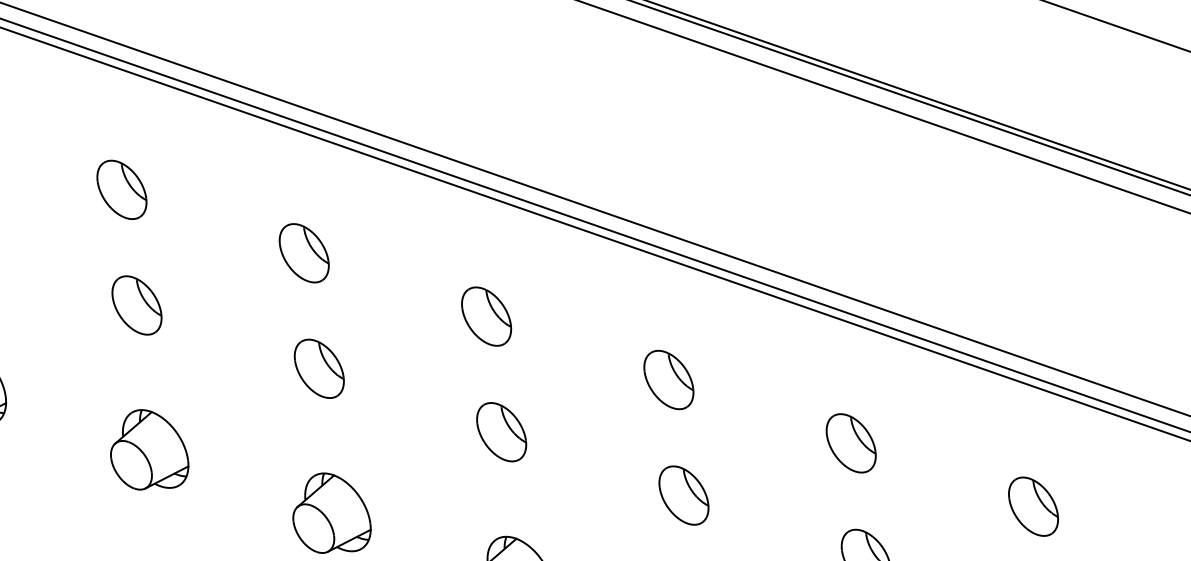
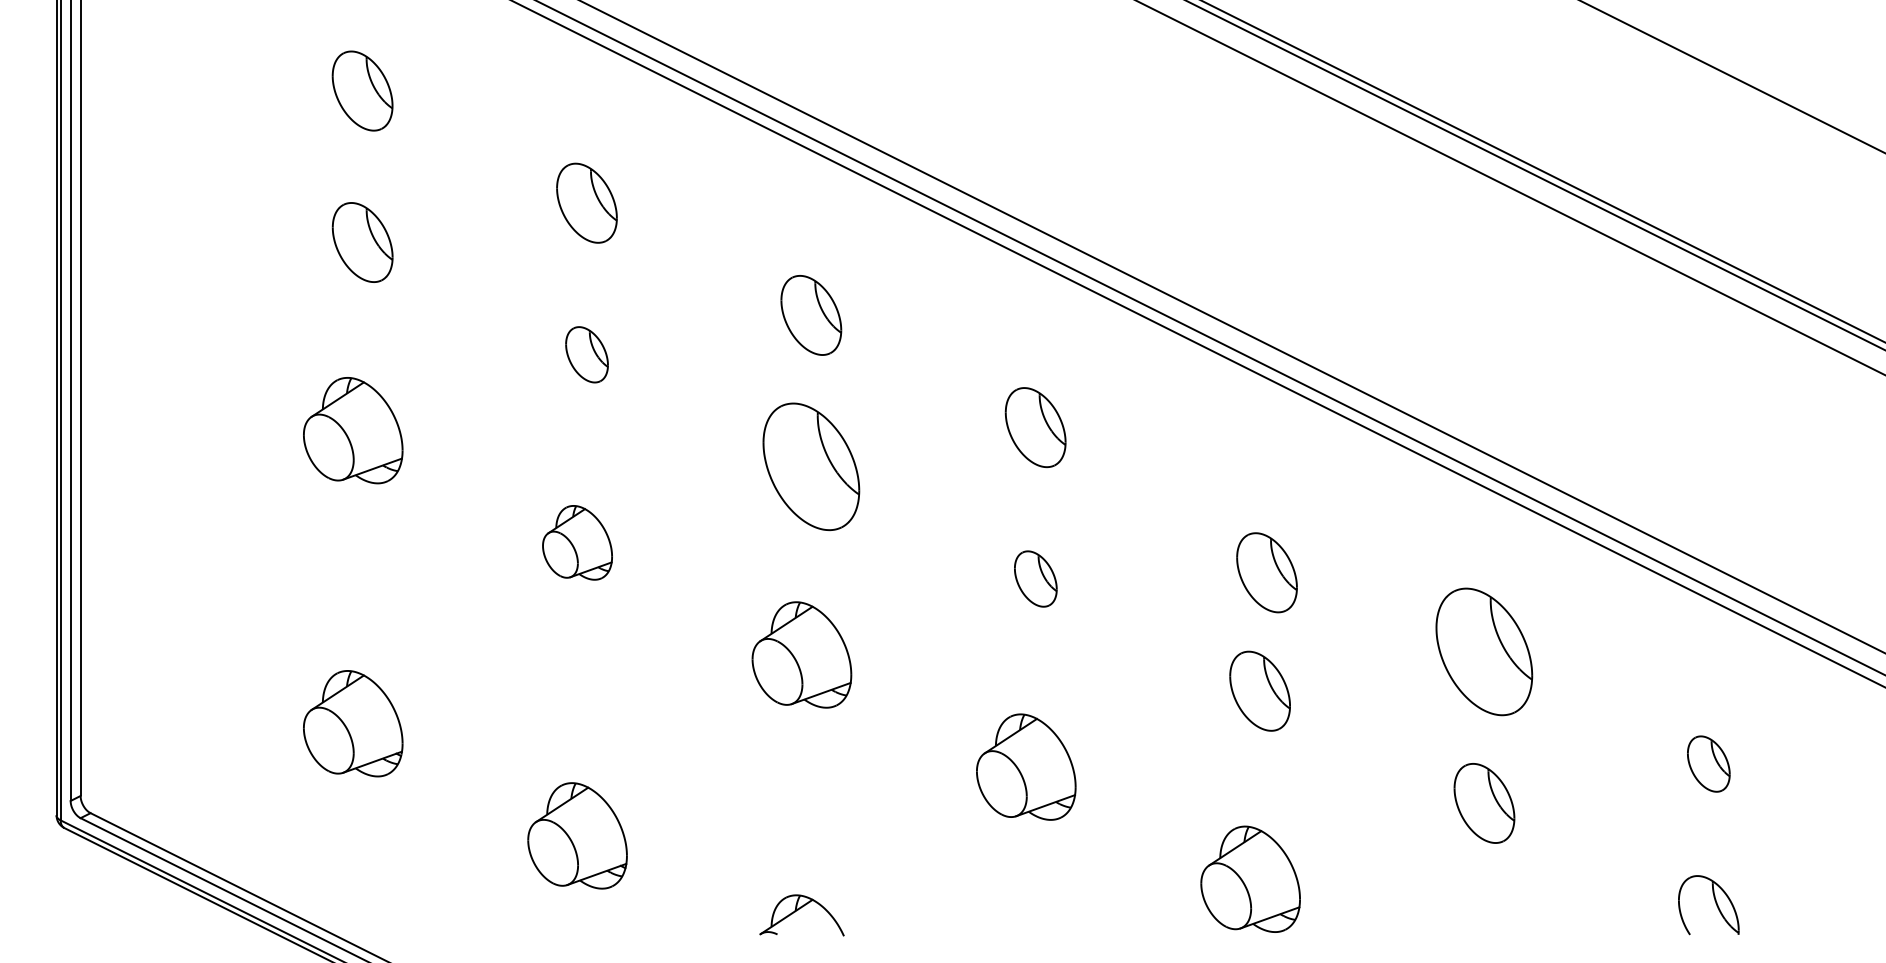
part: (136, 305) -> (586, 354), size x0.7
part: (319, 368) -> (811, 466), size x1.6
part: (668, 379) -> (1266, 572), moved
part: (501, 431) -> (1035, 578), size x0.7
part: (851, 443) -> (1484, 651), size x1.6
part: (148, 449) -> (577, 542), size x0.7
part: (1033, 506) -> (1708, 763), size x0.7

